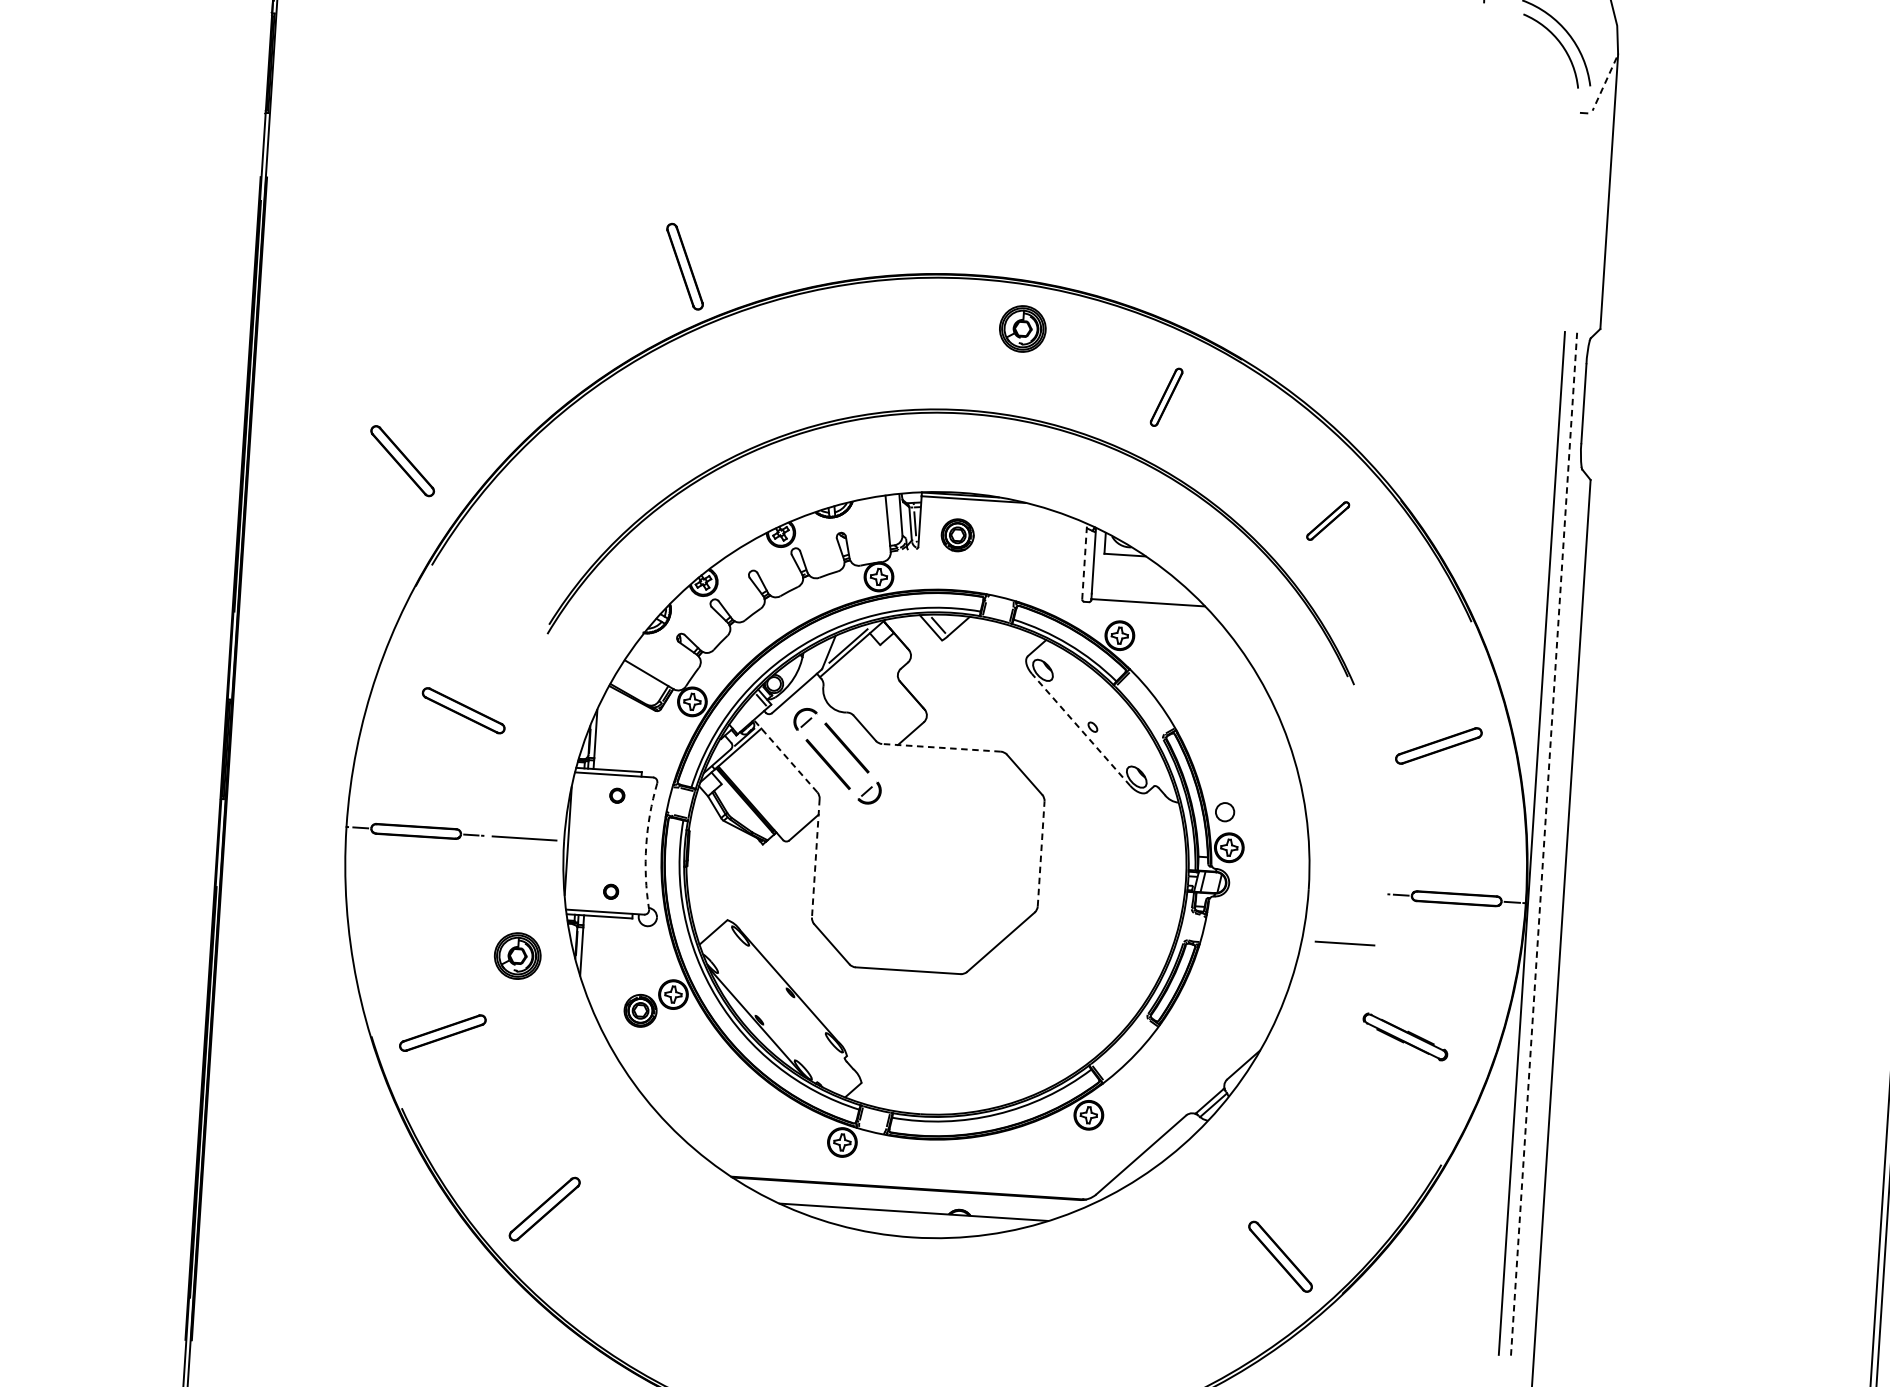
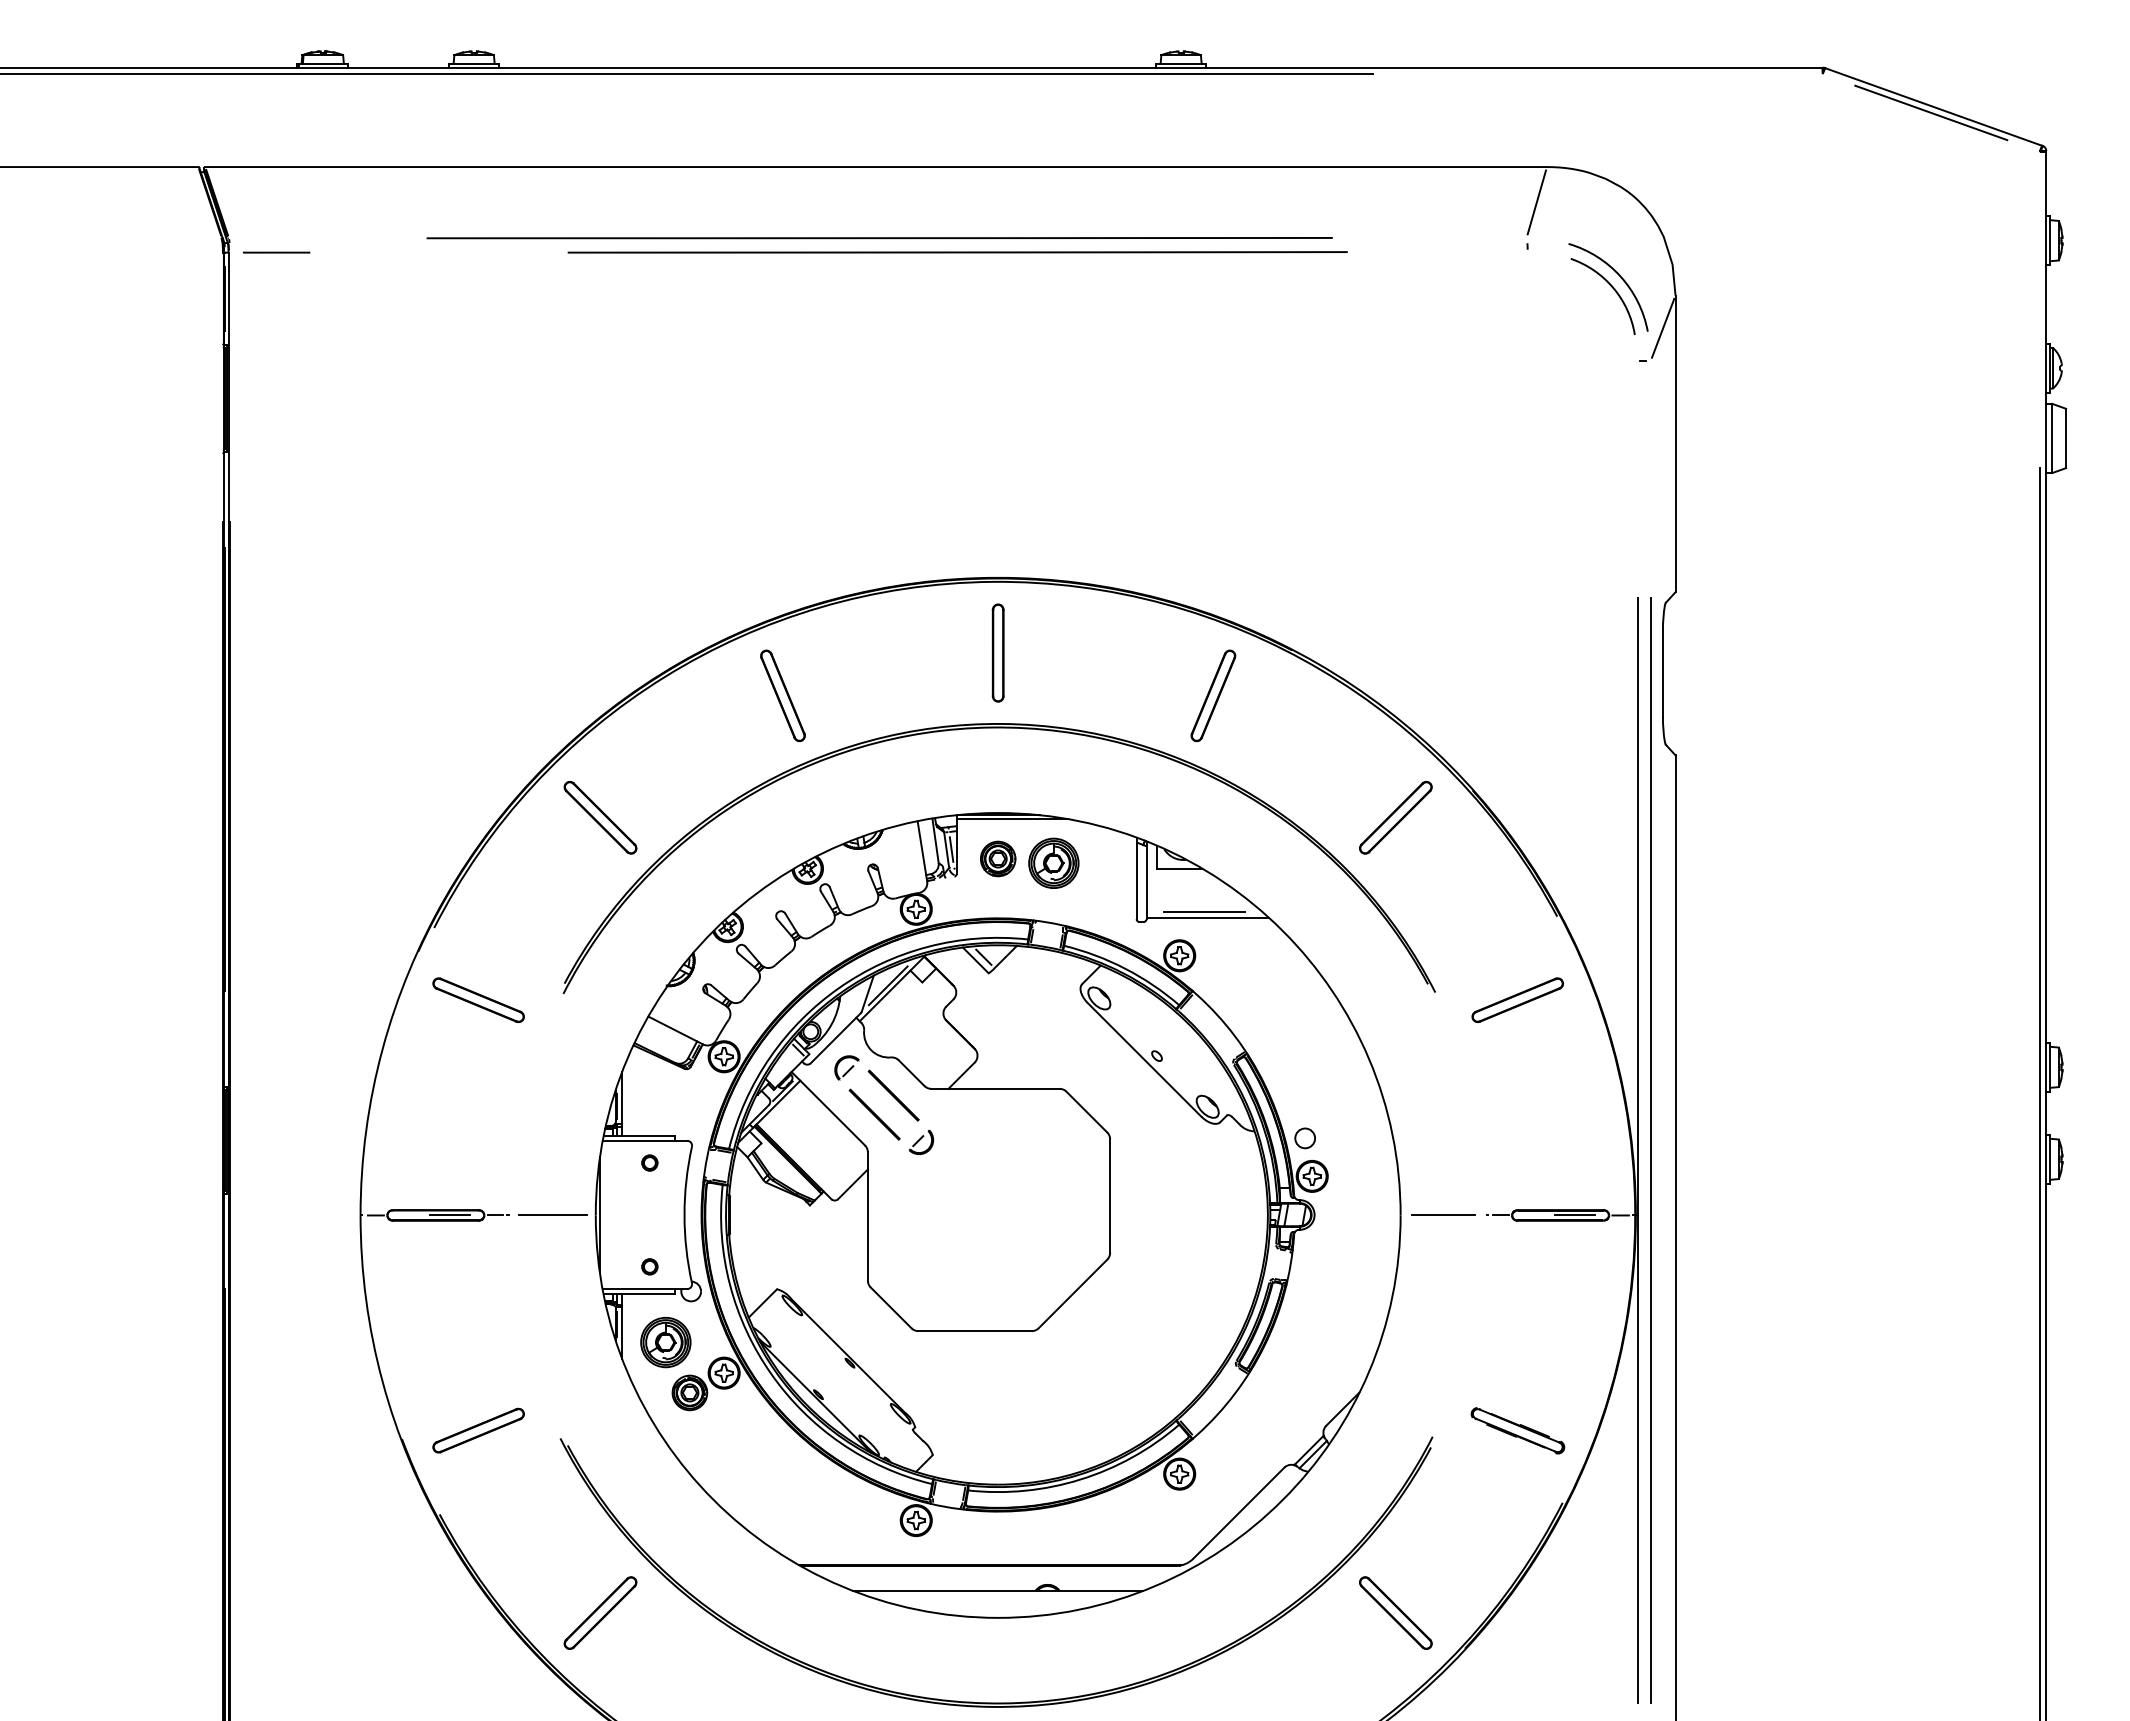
line: (1604, 84) -> (1662, 328), dashed -> solid
part: (684, 266) -> (782, 695), moved
part: (1022, 328) -> (1053, 862), moved
part: (969, 344) -> (997, 652), added
part: (1166, 396) -> (1213, 695), size x1.43
part: (402, 460) -> (600, 817), moved
part: (1327, 520) -> (1395, 817), size x1.67
line: (1084, 561) -> (1136, 878), dashed -> solid
line: (1145, 597) -> (1204, 912), added
part: (463, 710) -> (478, 999), moved
line: (1081, 729) -> (1144, 1059), dashed -> solid
part: (1438, 745) -> (1517, 999), moved
line: (941, 747) -> (995, 1088), dashed -> solid
line: (785, 756) -> (828, 1108), dashed -> solid
line: (428, 832) -> (449, 1215), added
line: (1543, 844) -> (1650, 1150), dashed -> solid
arc: (646, 845) -> (684, 1214), dashed -> solid
line: (1041, 854) -> (1110, 1196), dashed -> solid
line: (815, 858) -> (867, 1216), dashed -> solid
line: (1469, 899) -> (1574, 1215), added
line: (1345, 942) -> (1443, 1214), moved
part: (517, 956) -> (665, 1342), moved
part: (1405, 1036) -> (1517, 1430), moved
part: (905, 1315) -> (996, 1702), added

